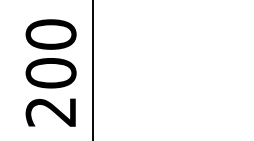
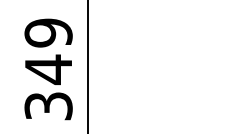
text: (50, 72) -> (48, 68), 200 -> 349

